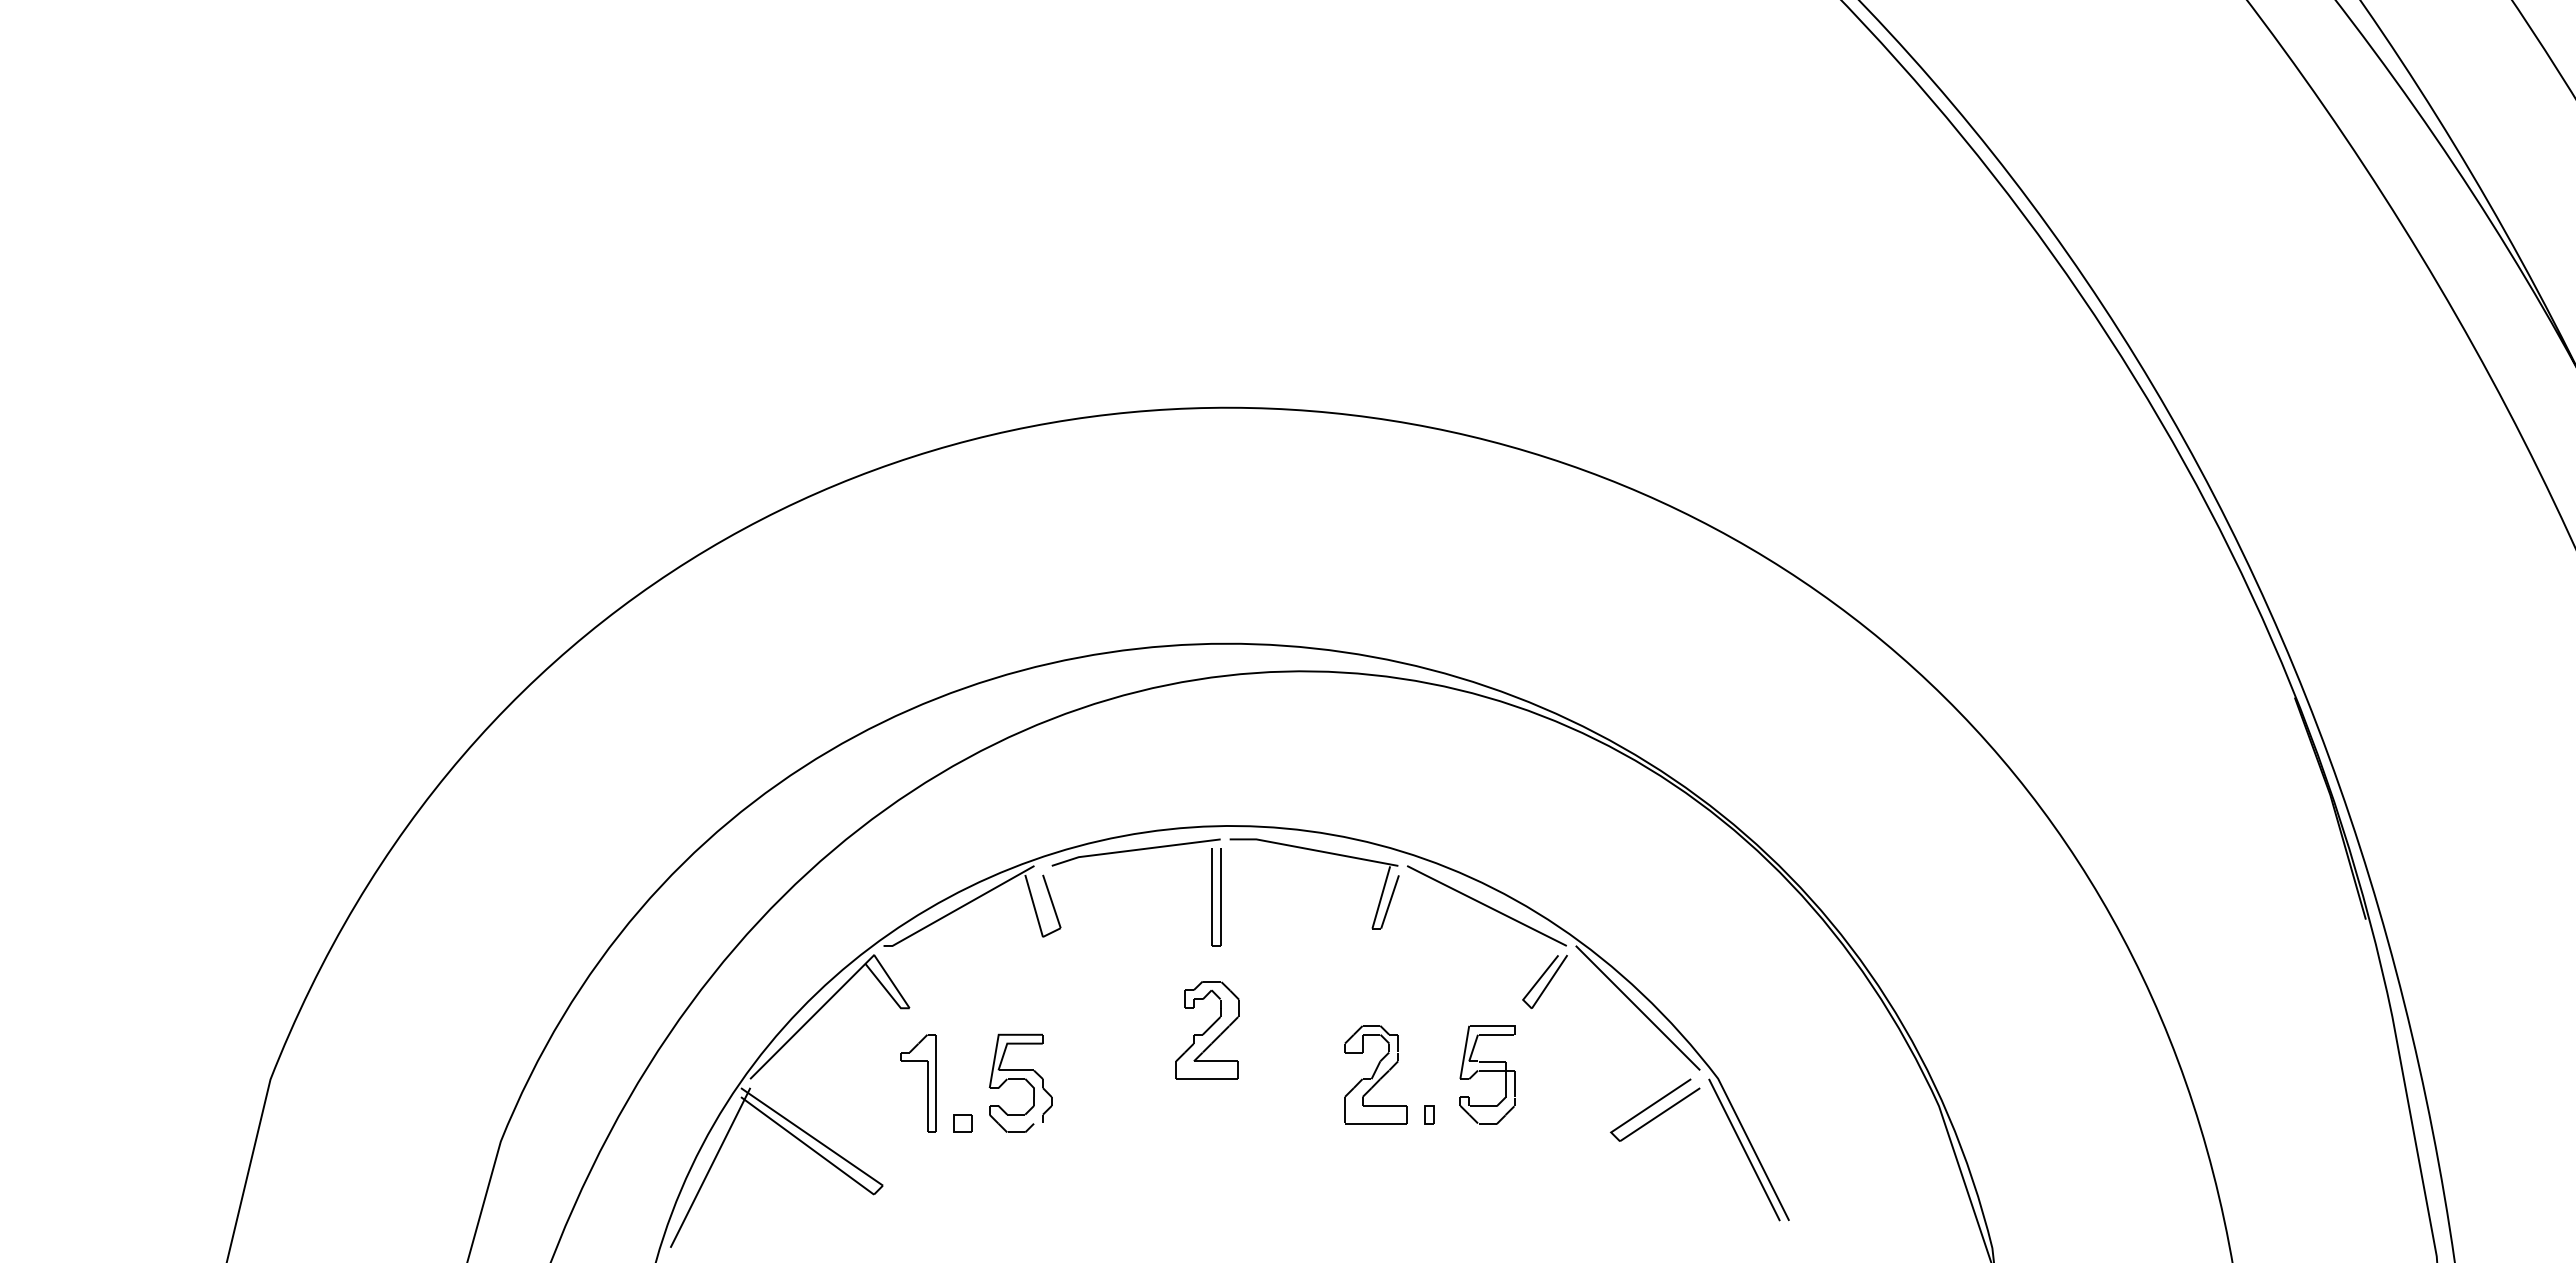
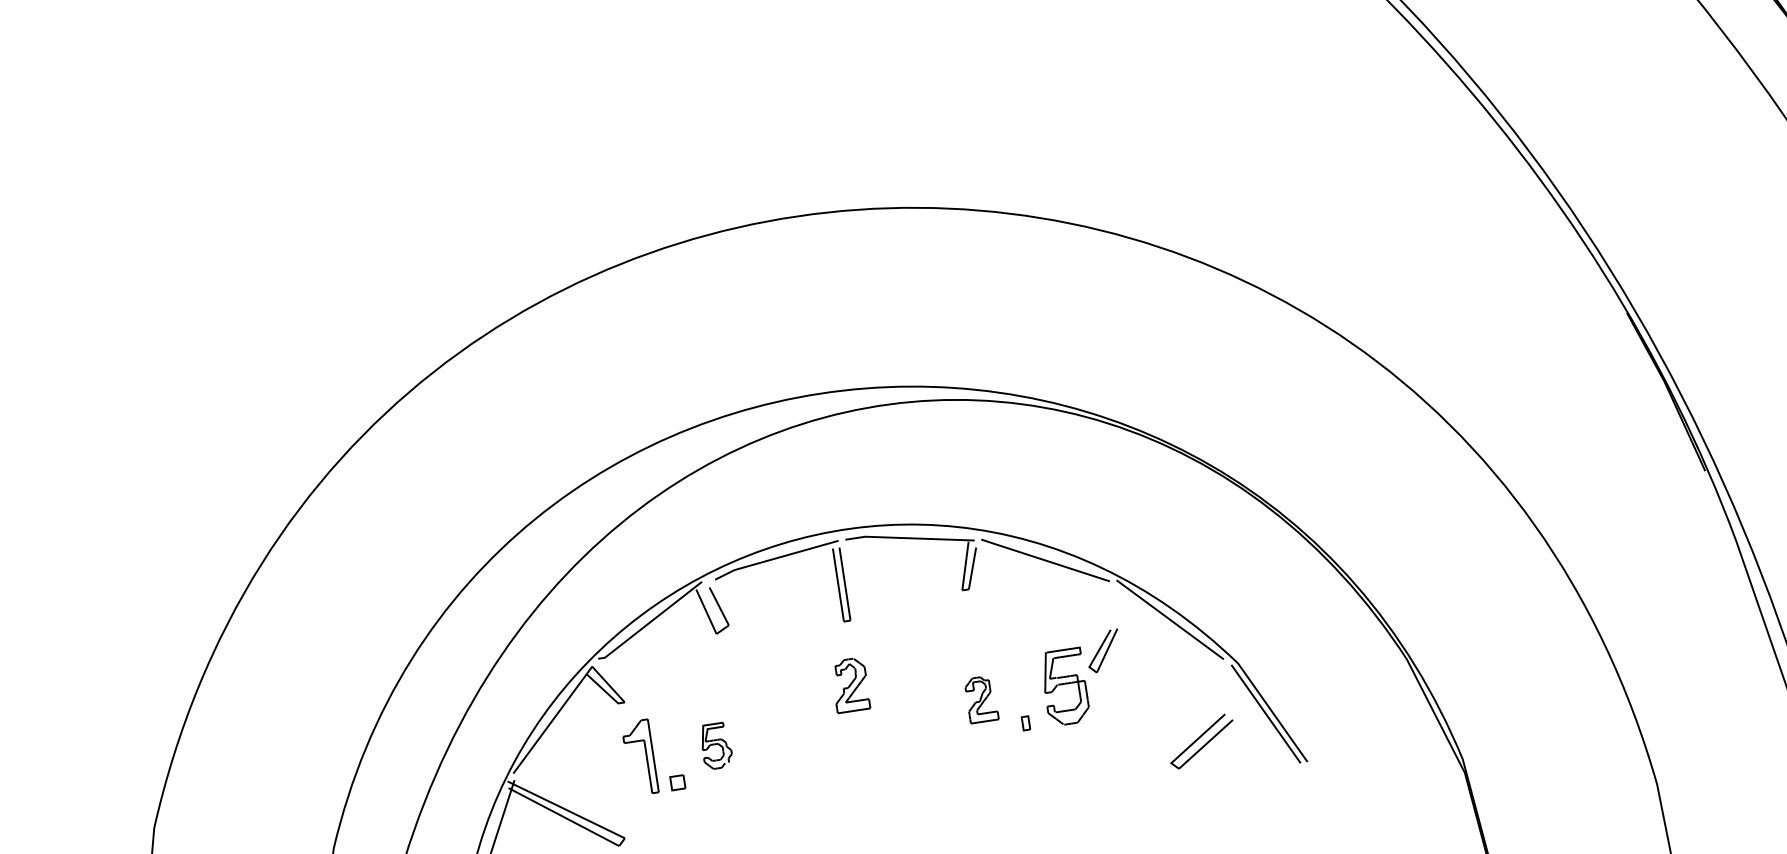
part: (1544, 981) -> (1103, 650), moved
part: (1207, 1030) -> (850, 685), size x0.7
part: (1375, 1074) -> (981, 699), size x0.6
part: (1020, 1082) -> (716, 745), size x0.6
part: (1655, 1109) -> (1201, 740), moved

